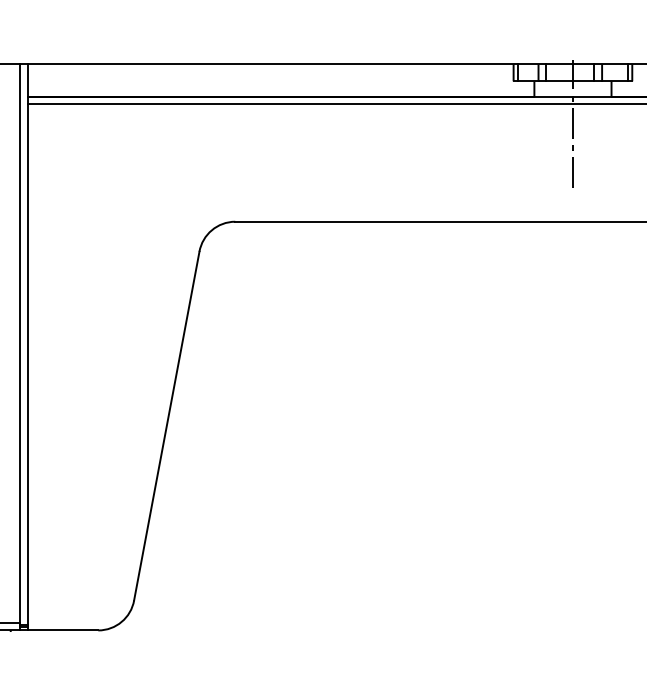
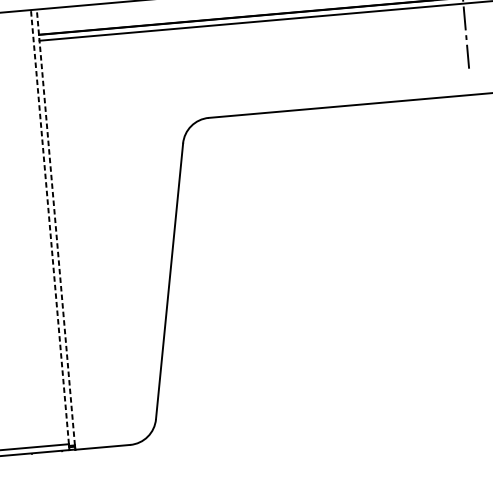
line: (20, 342) -> (50, 226), solid -> dashed
line: (27, 344) -> (55, 227), solid -> dashed

